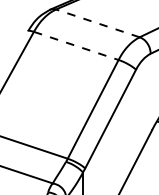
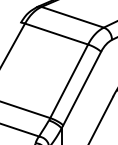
line: (97, 23) -> (72, 17), dashed -> solid
line: (76, 45) -> (56, 33), dashed -> solid

